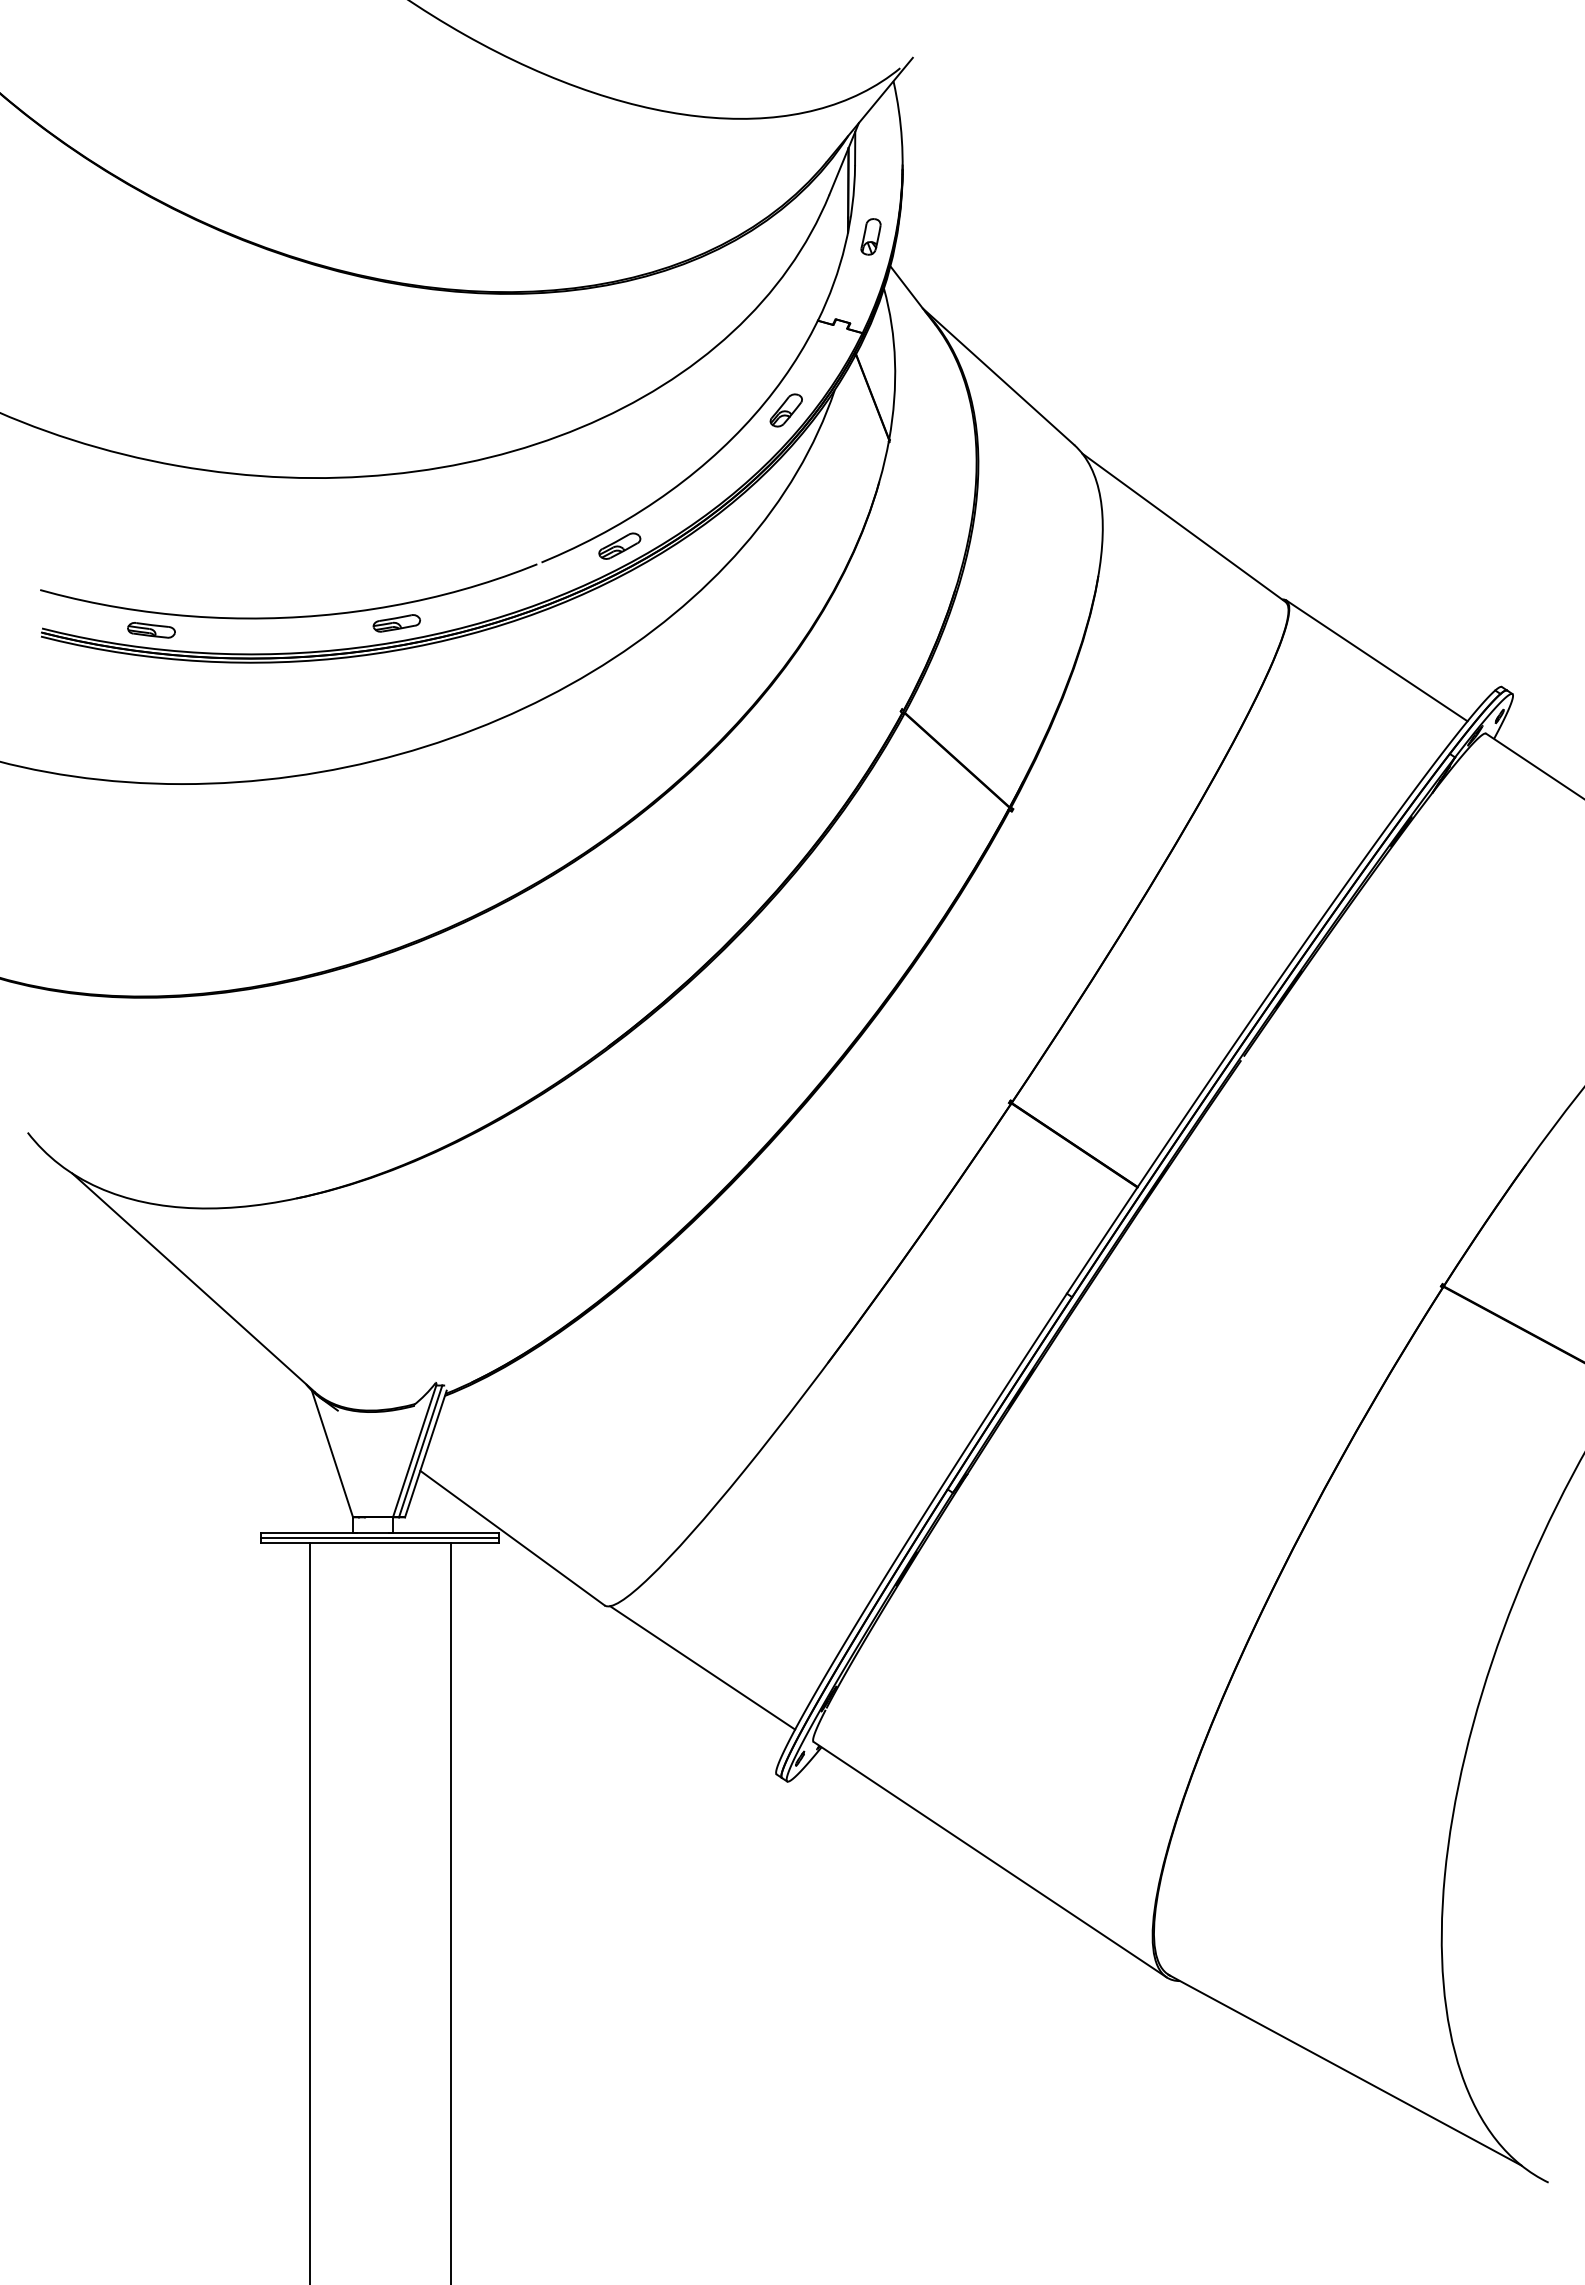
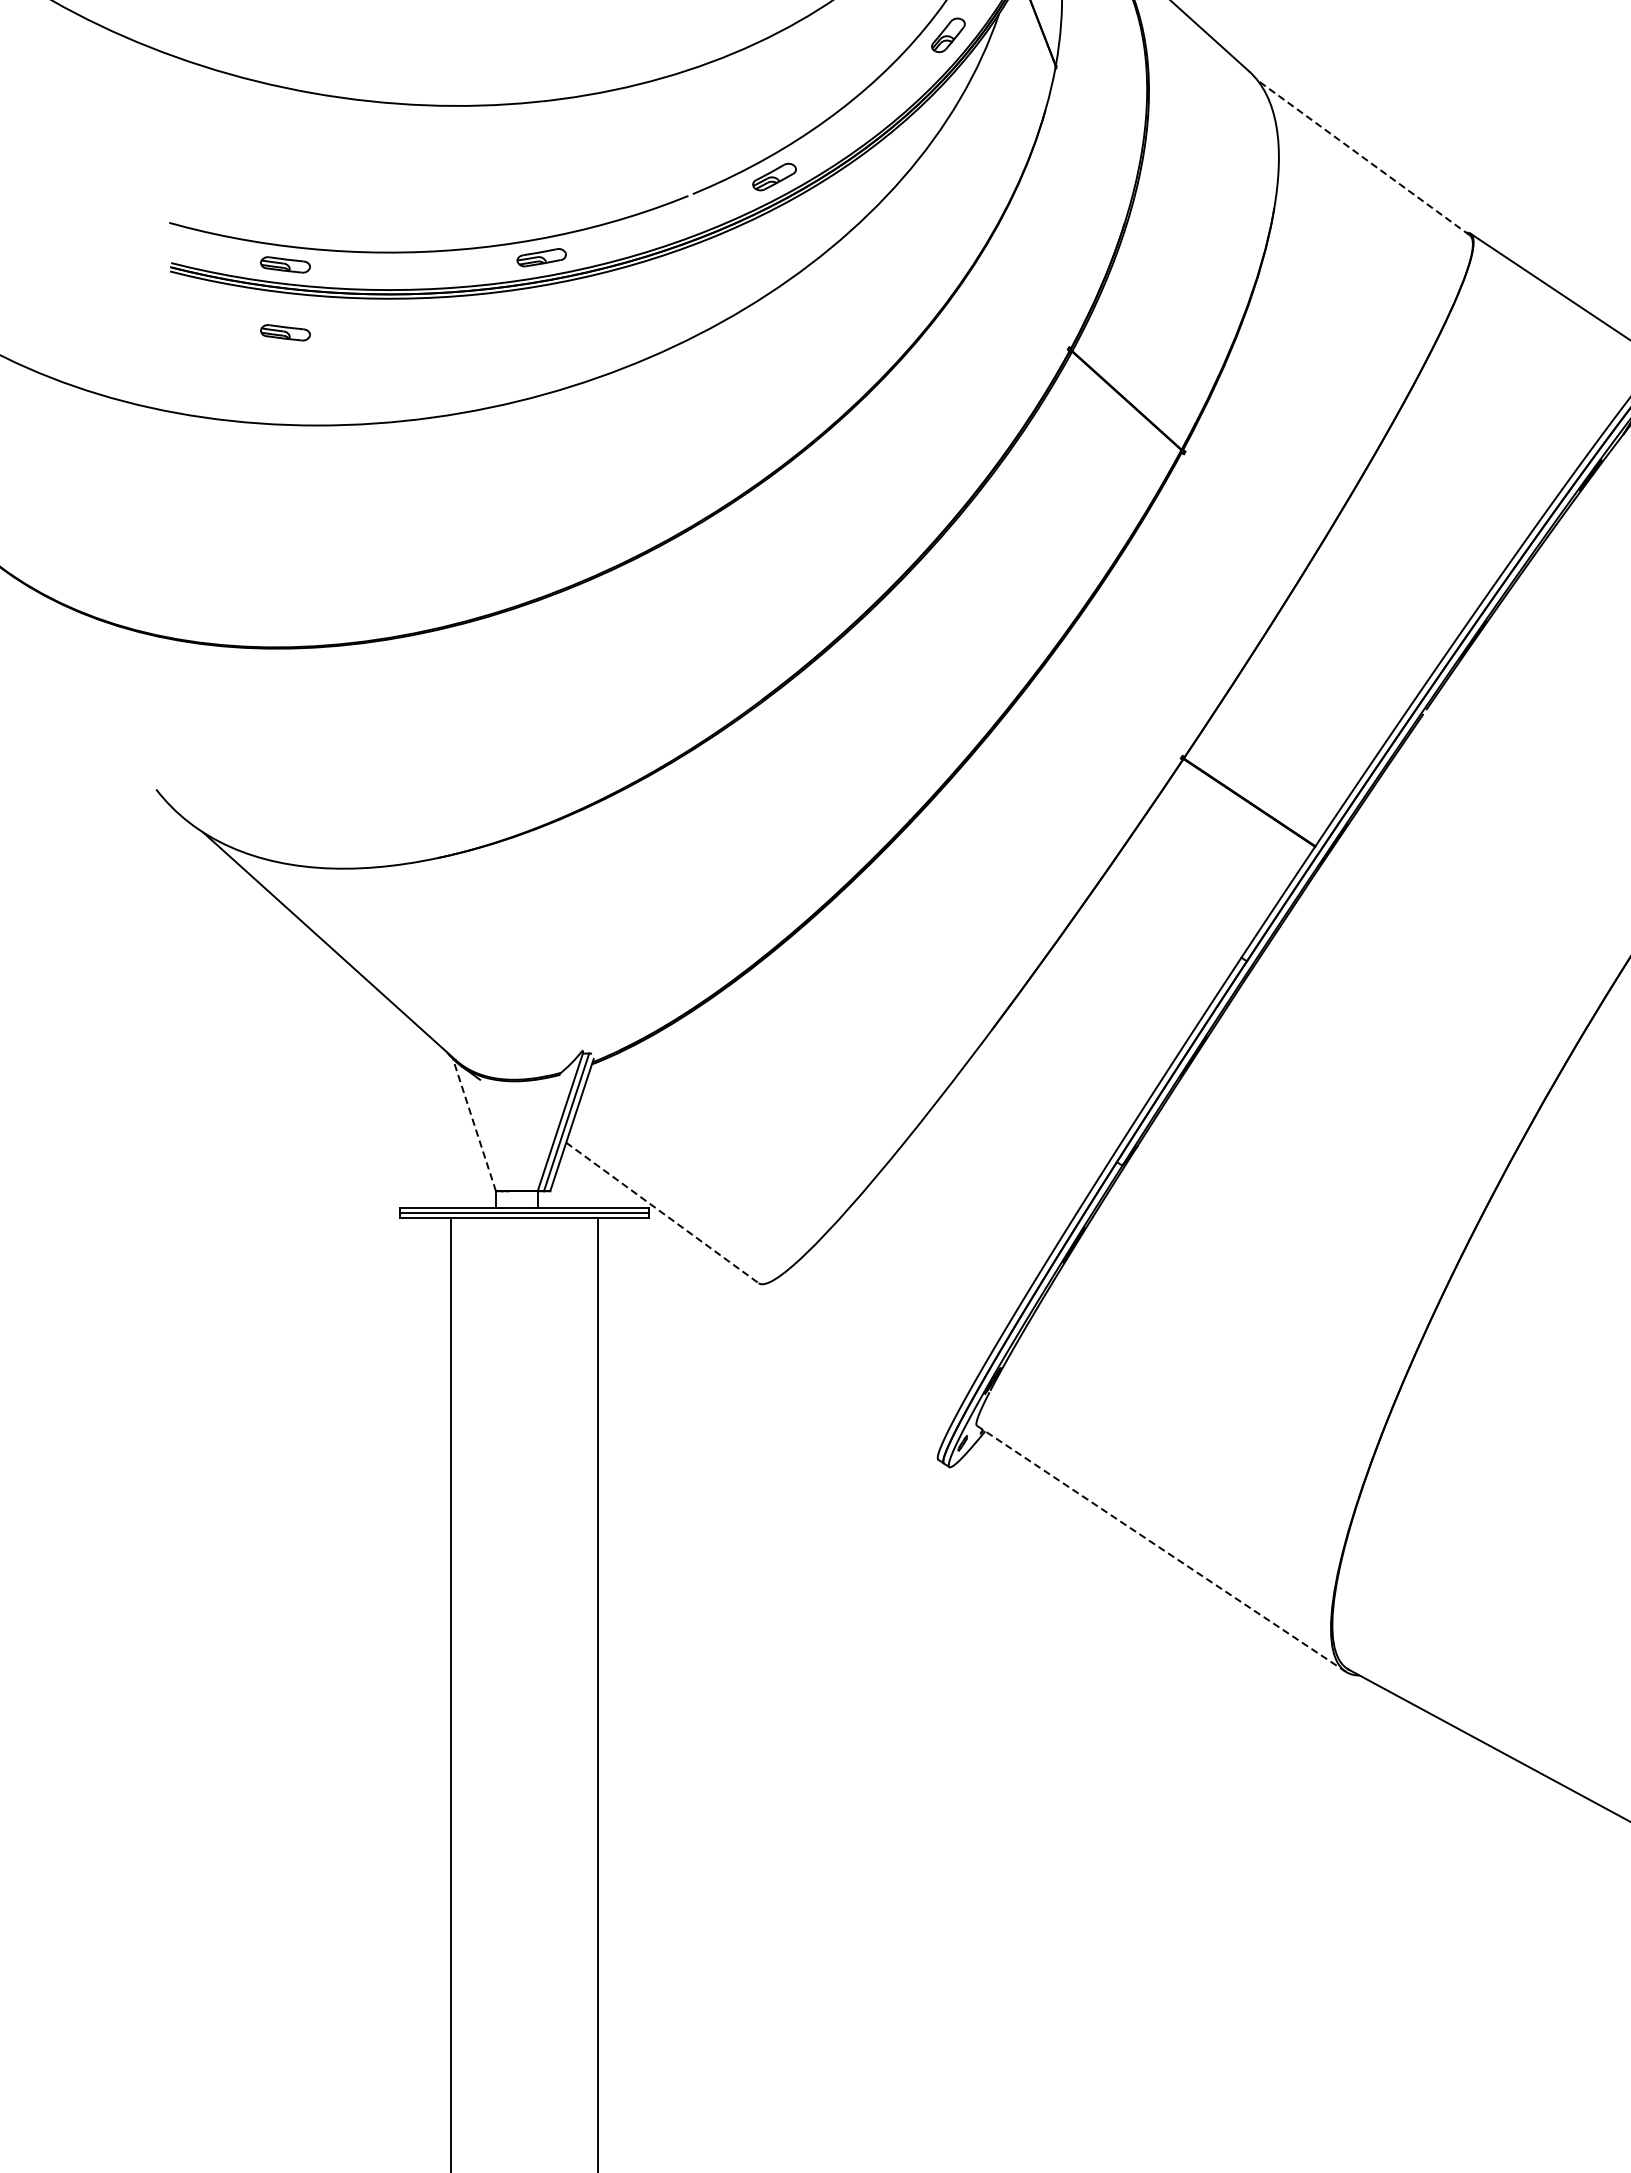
line: (1183, 527) -> (1363, 157), solid -> dashed
part: (151, 695) -> (285, 332), added
line: (332, 1454) -> (474, 1125), solid -> dashed
line: (512, 1538) -> (662, 1213), solid -> dashed
line: (702, 1667) -> (860, 1348), removed
line: (990, 1859) -> (1161, 1548), solid -> dashed

